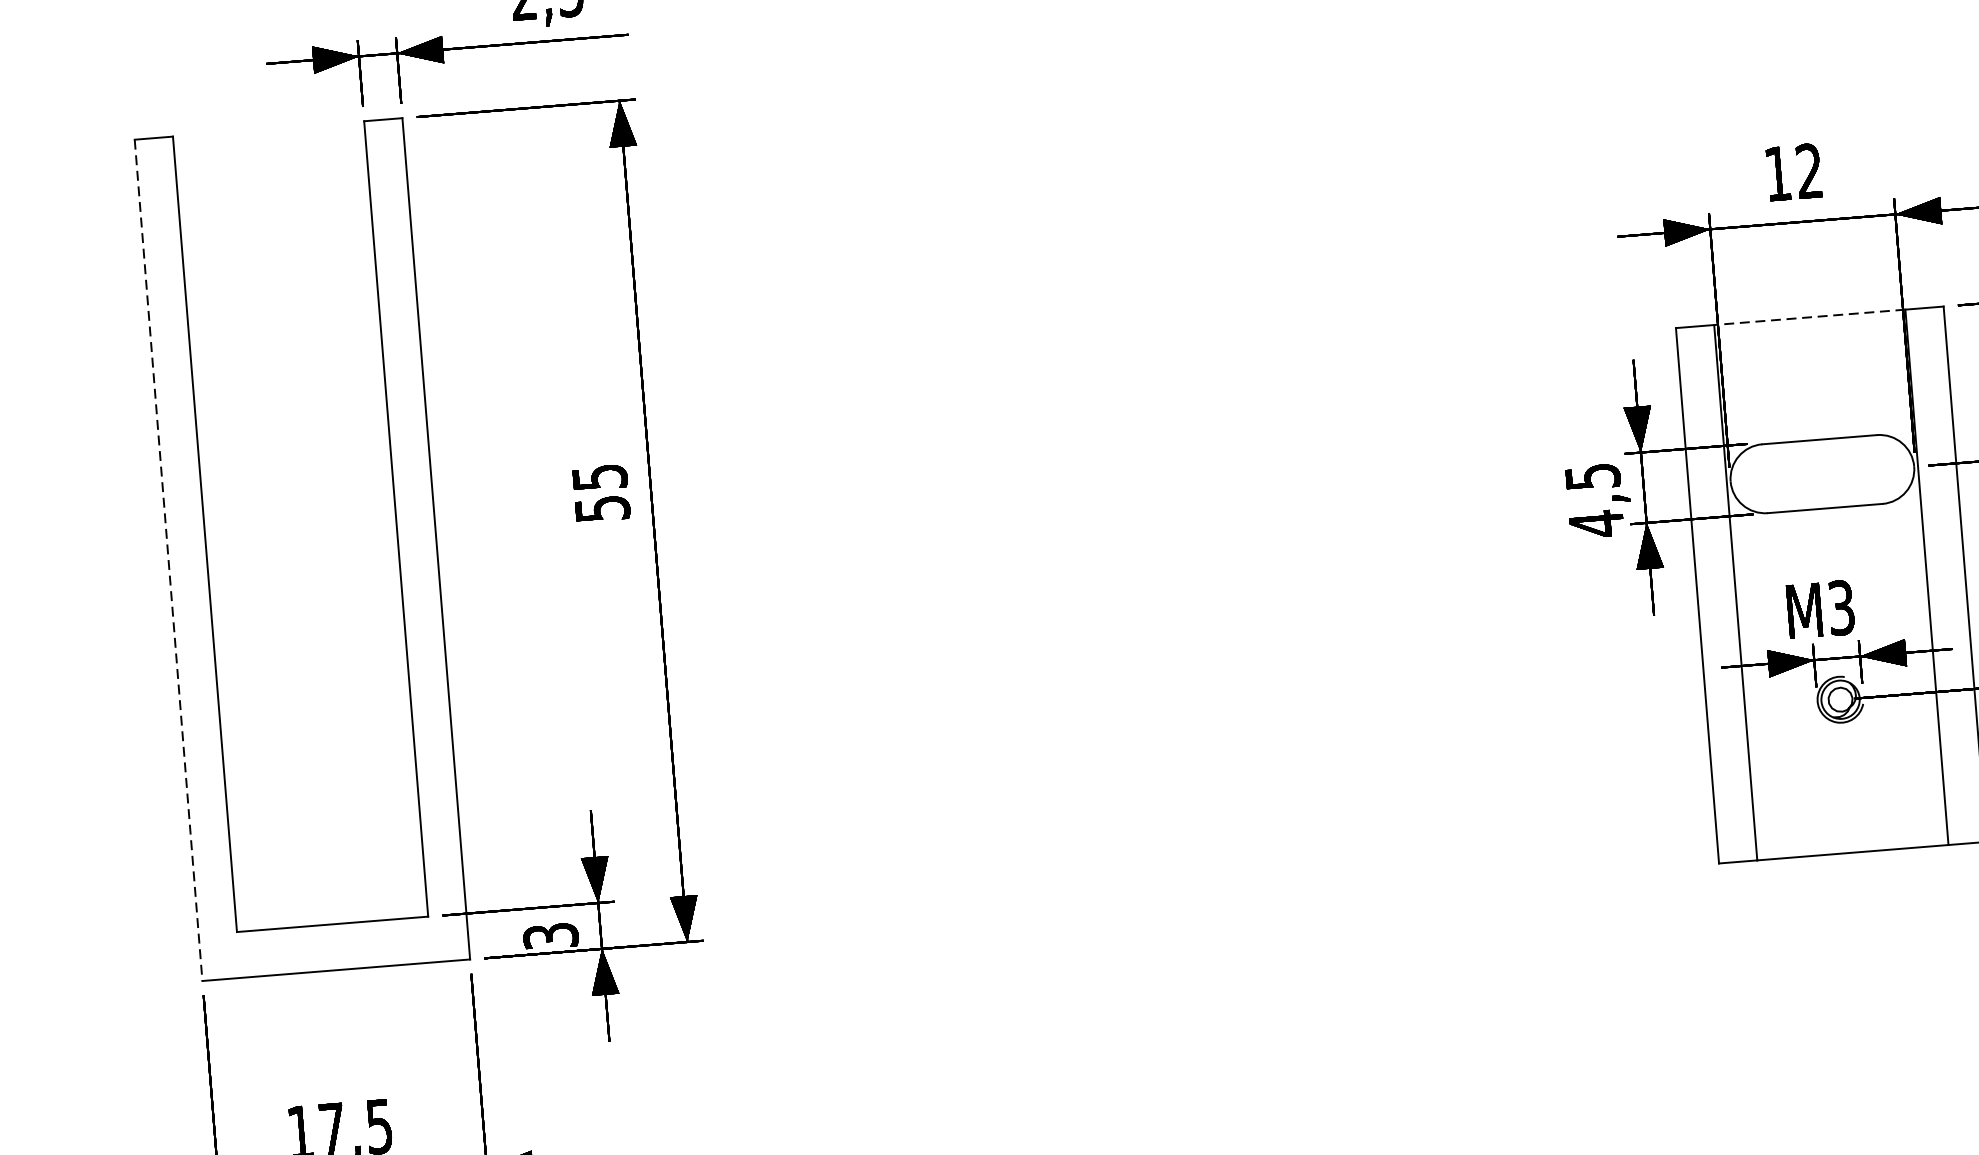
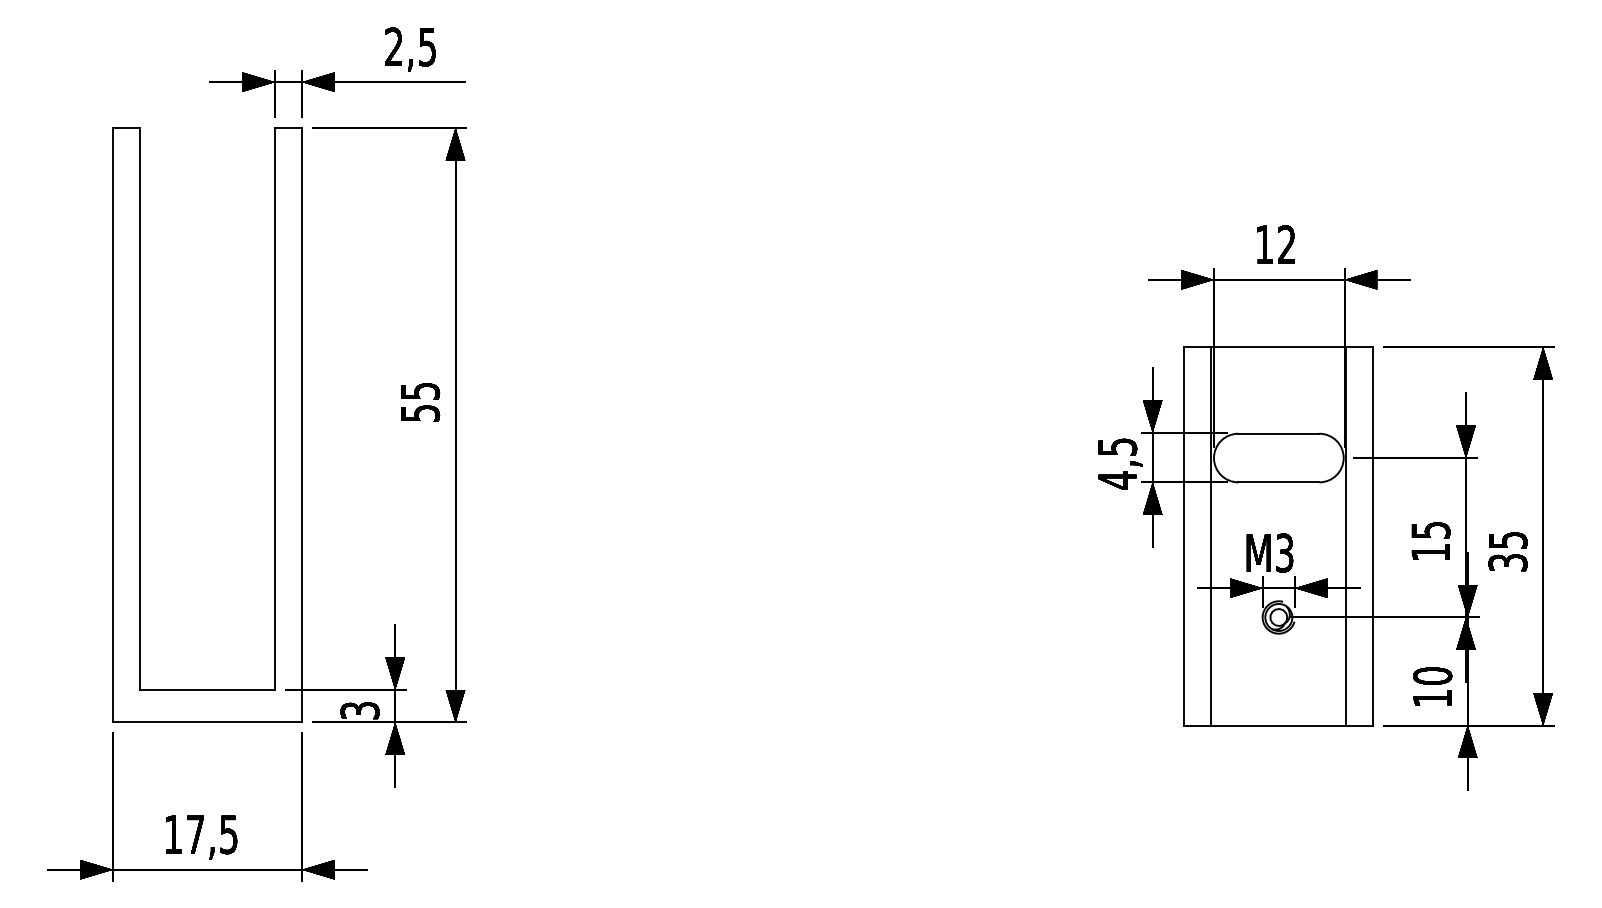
line: (1809, 317) -> (1278, 347), dashed -> solid
line: (168, 560) -> (112, 425), dashed -> solid

